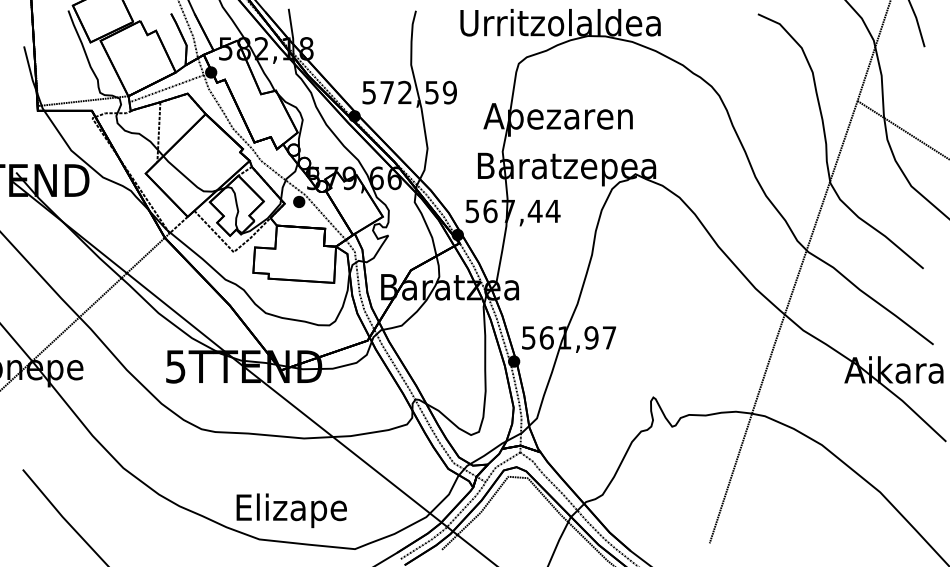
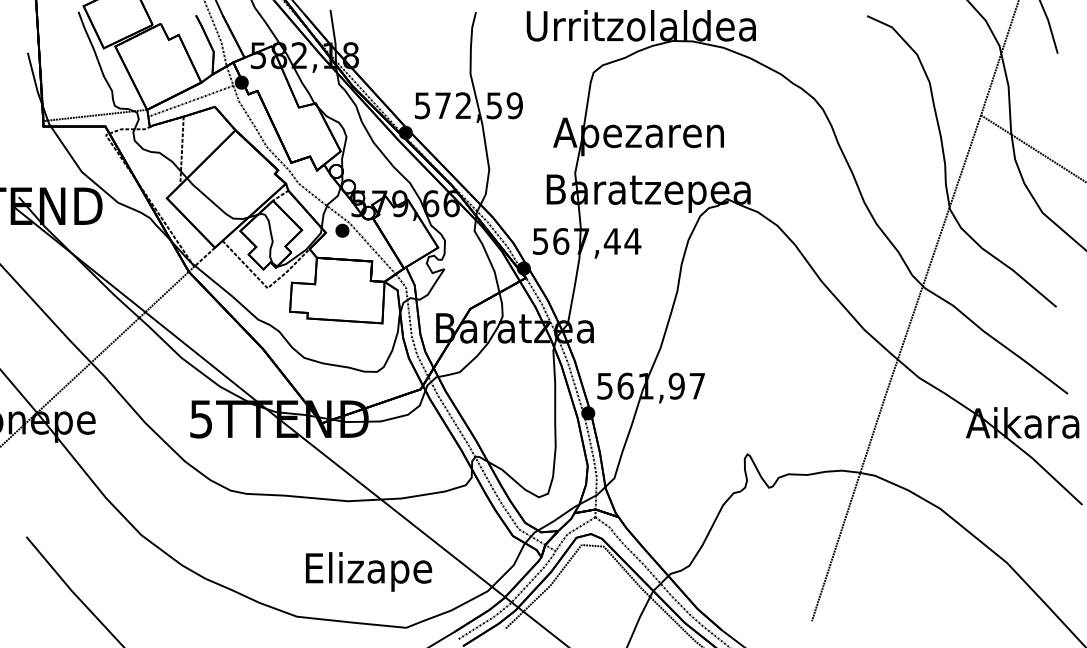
text: (292, 510) -> (369, 571), moved

